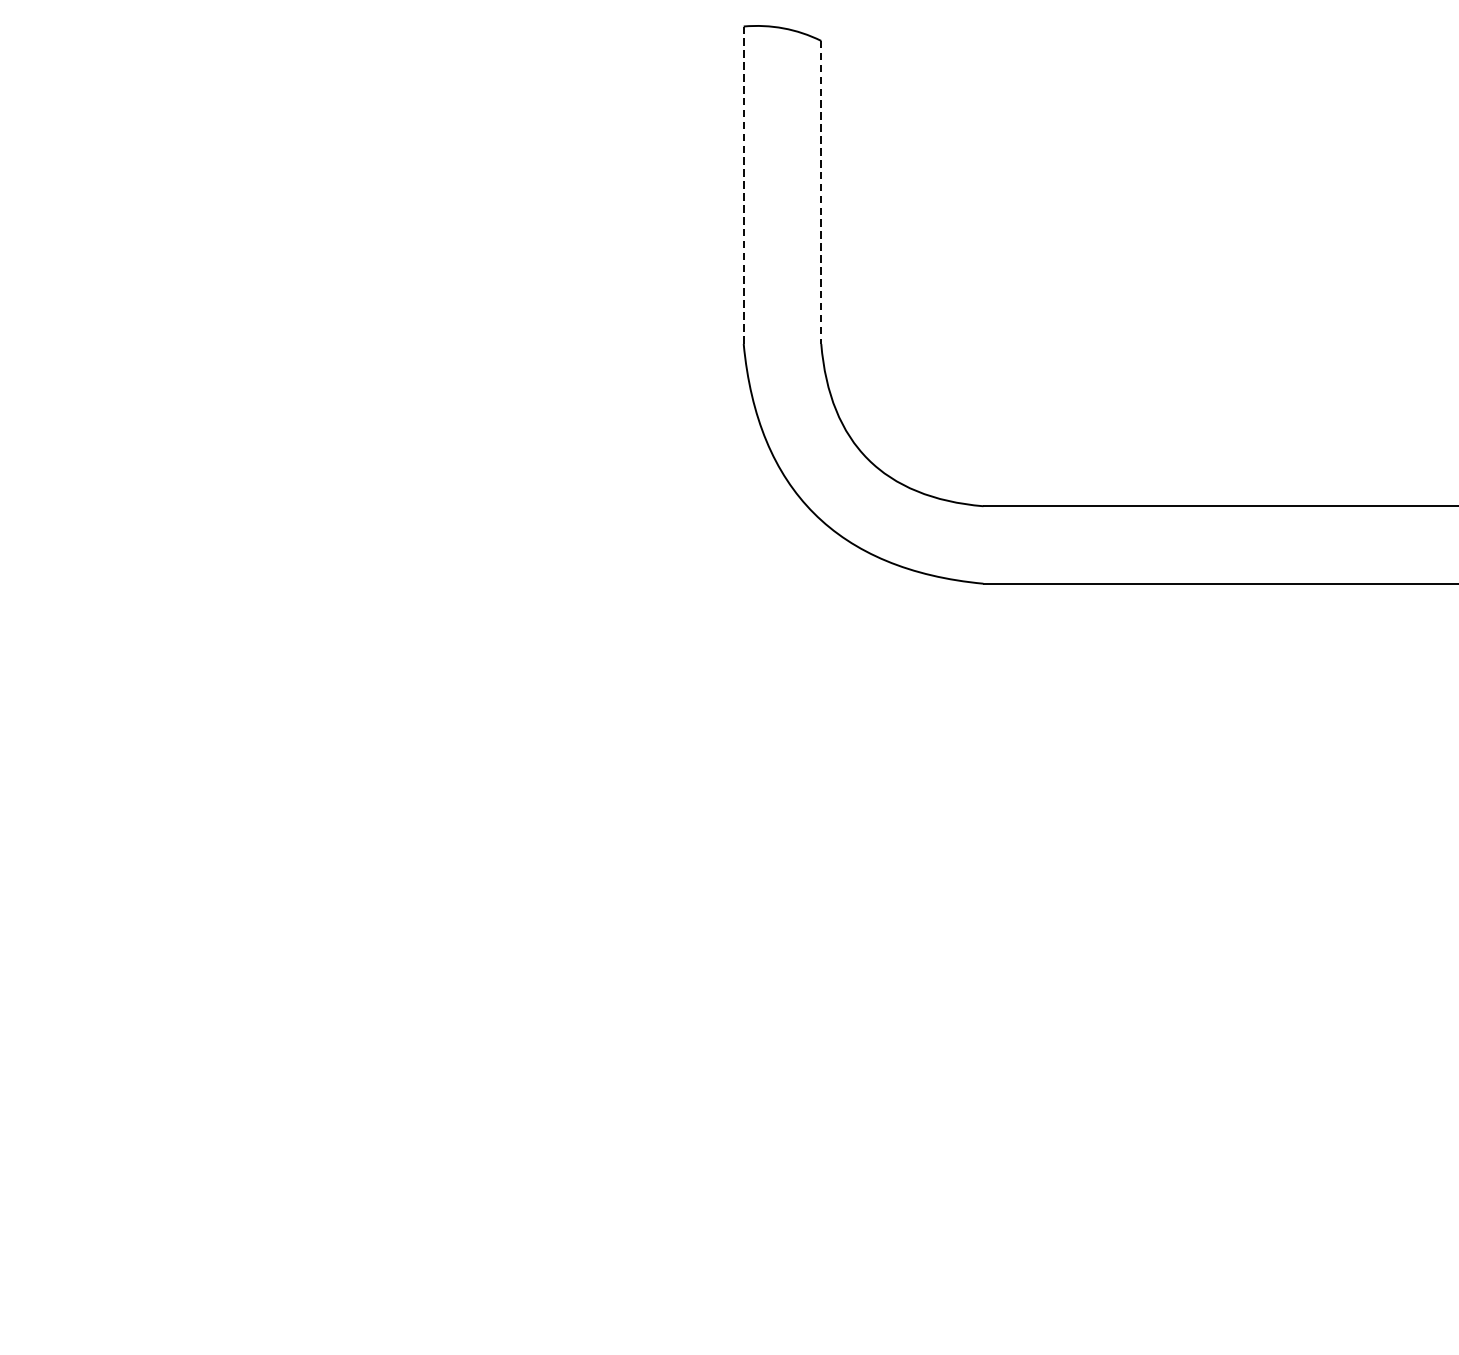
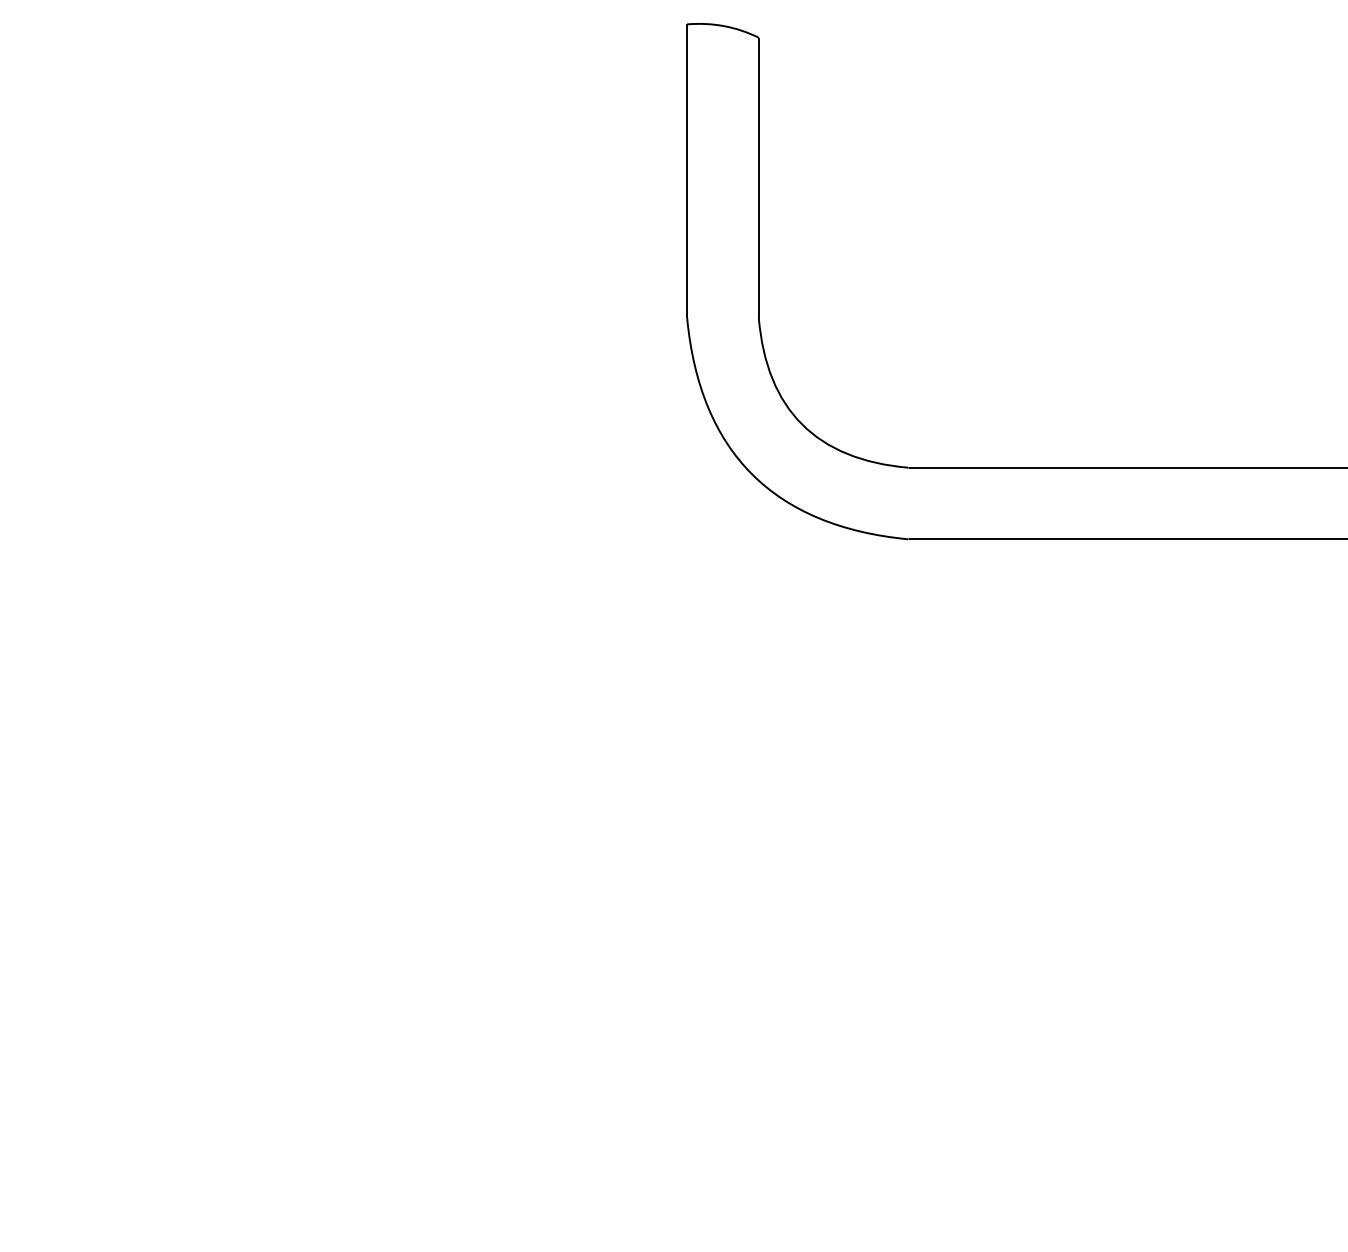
line: (744, 185) -> (687, 171), dashed -> solid
line: (820, 193) -> (758, 178), dashed -> solid

